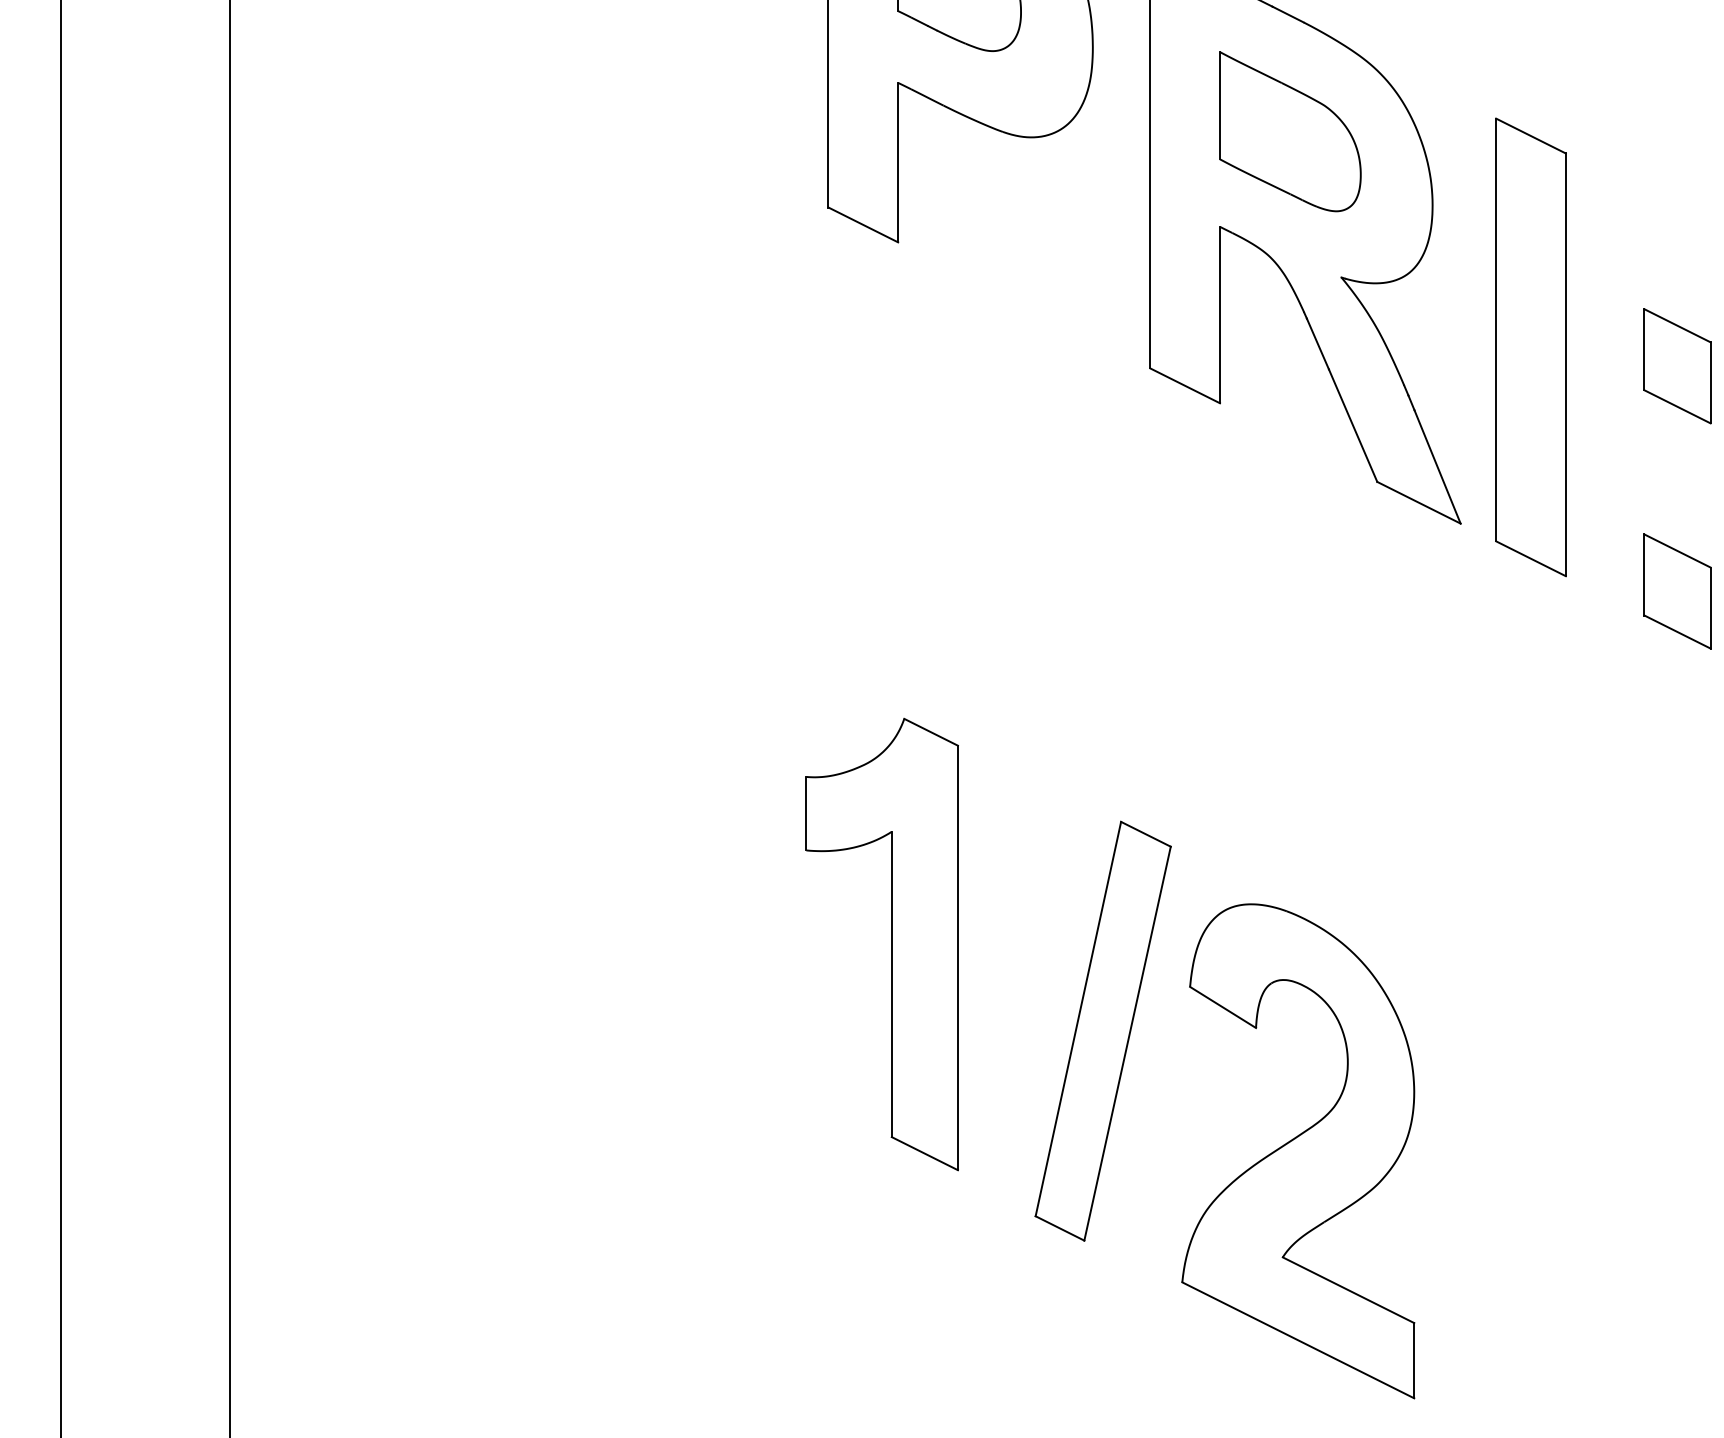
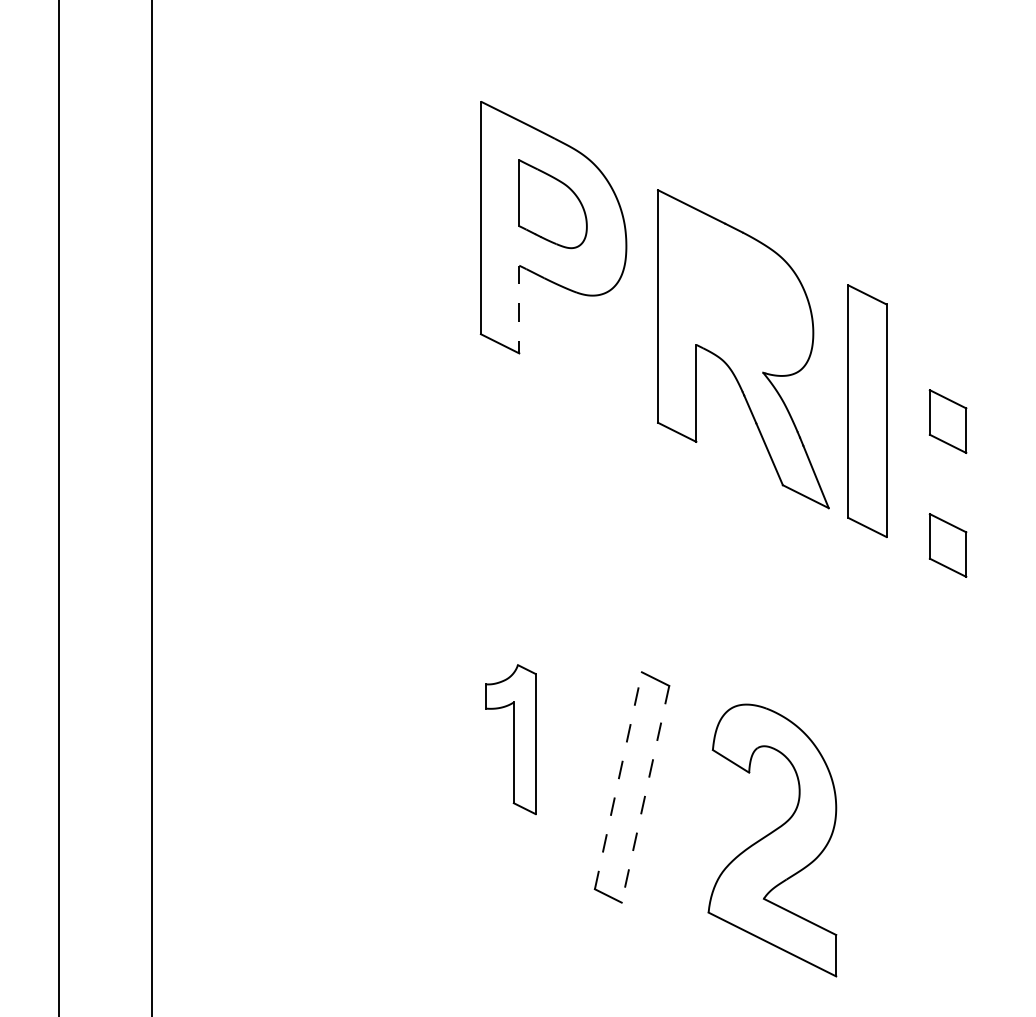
part: (1289, 131) -> (734, 292), removed
line: (898, 162) -> (519, 309), solid -> dashed
part: (882, 944) -> (510, 739), size x0.6
line: (1078, 1018) -> (618, 780), solid -> dashed
line: (1127, 1044) -> (645, 794), solid -> dashed
part: (1298, 1151) -> (772, 840), moved

